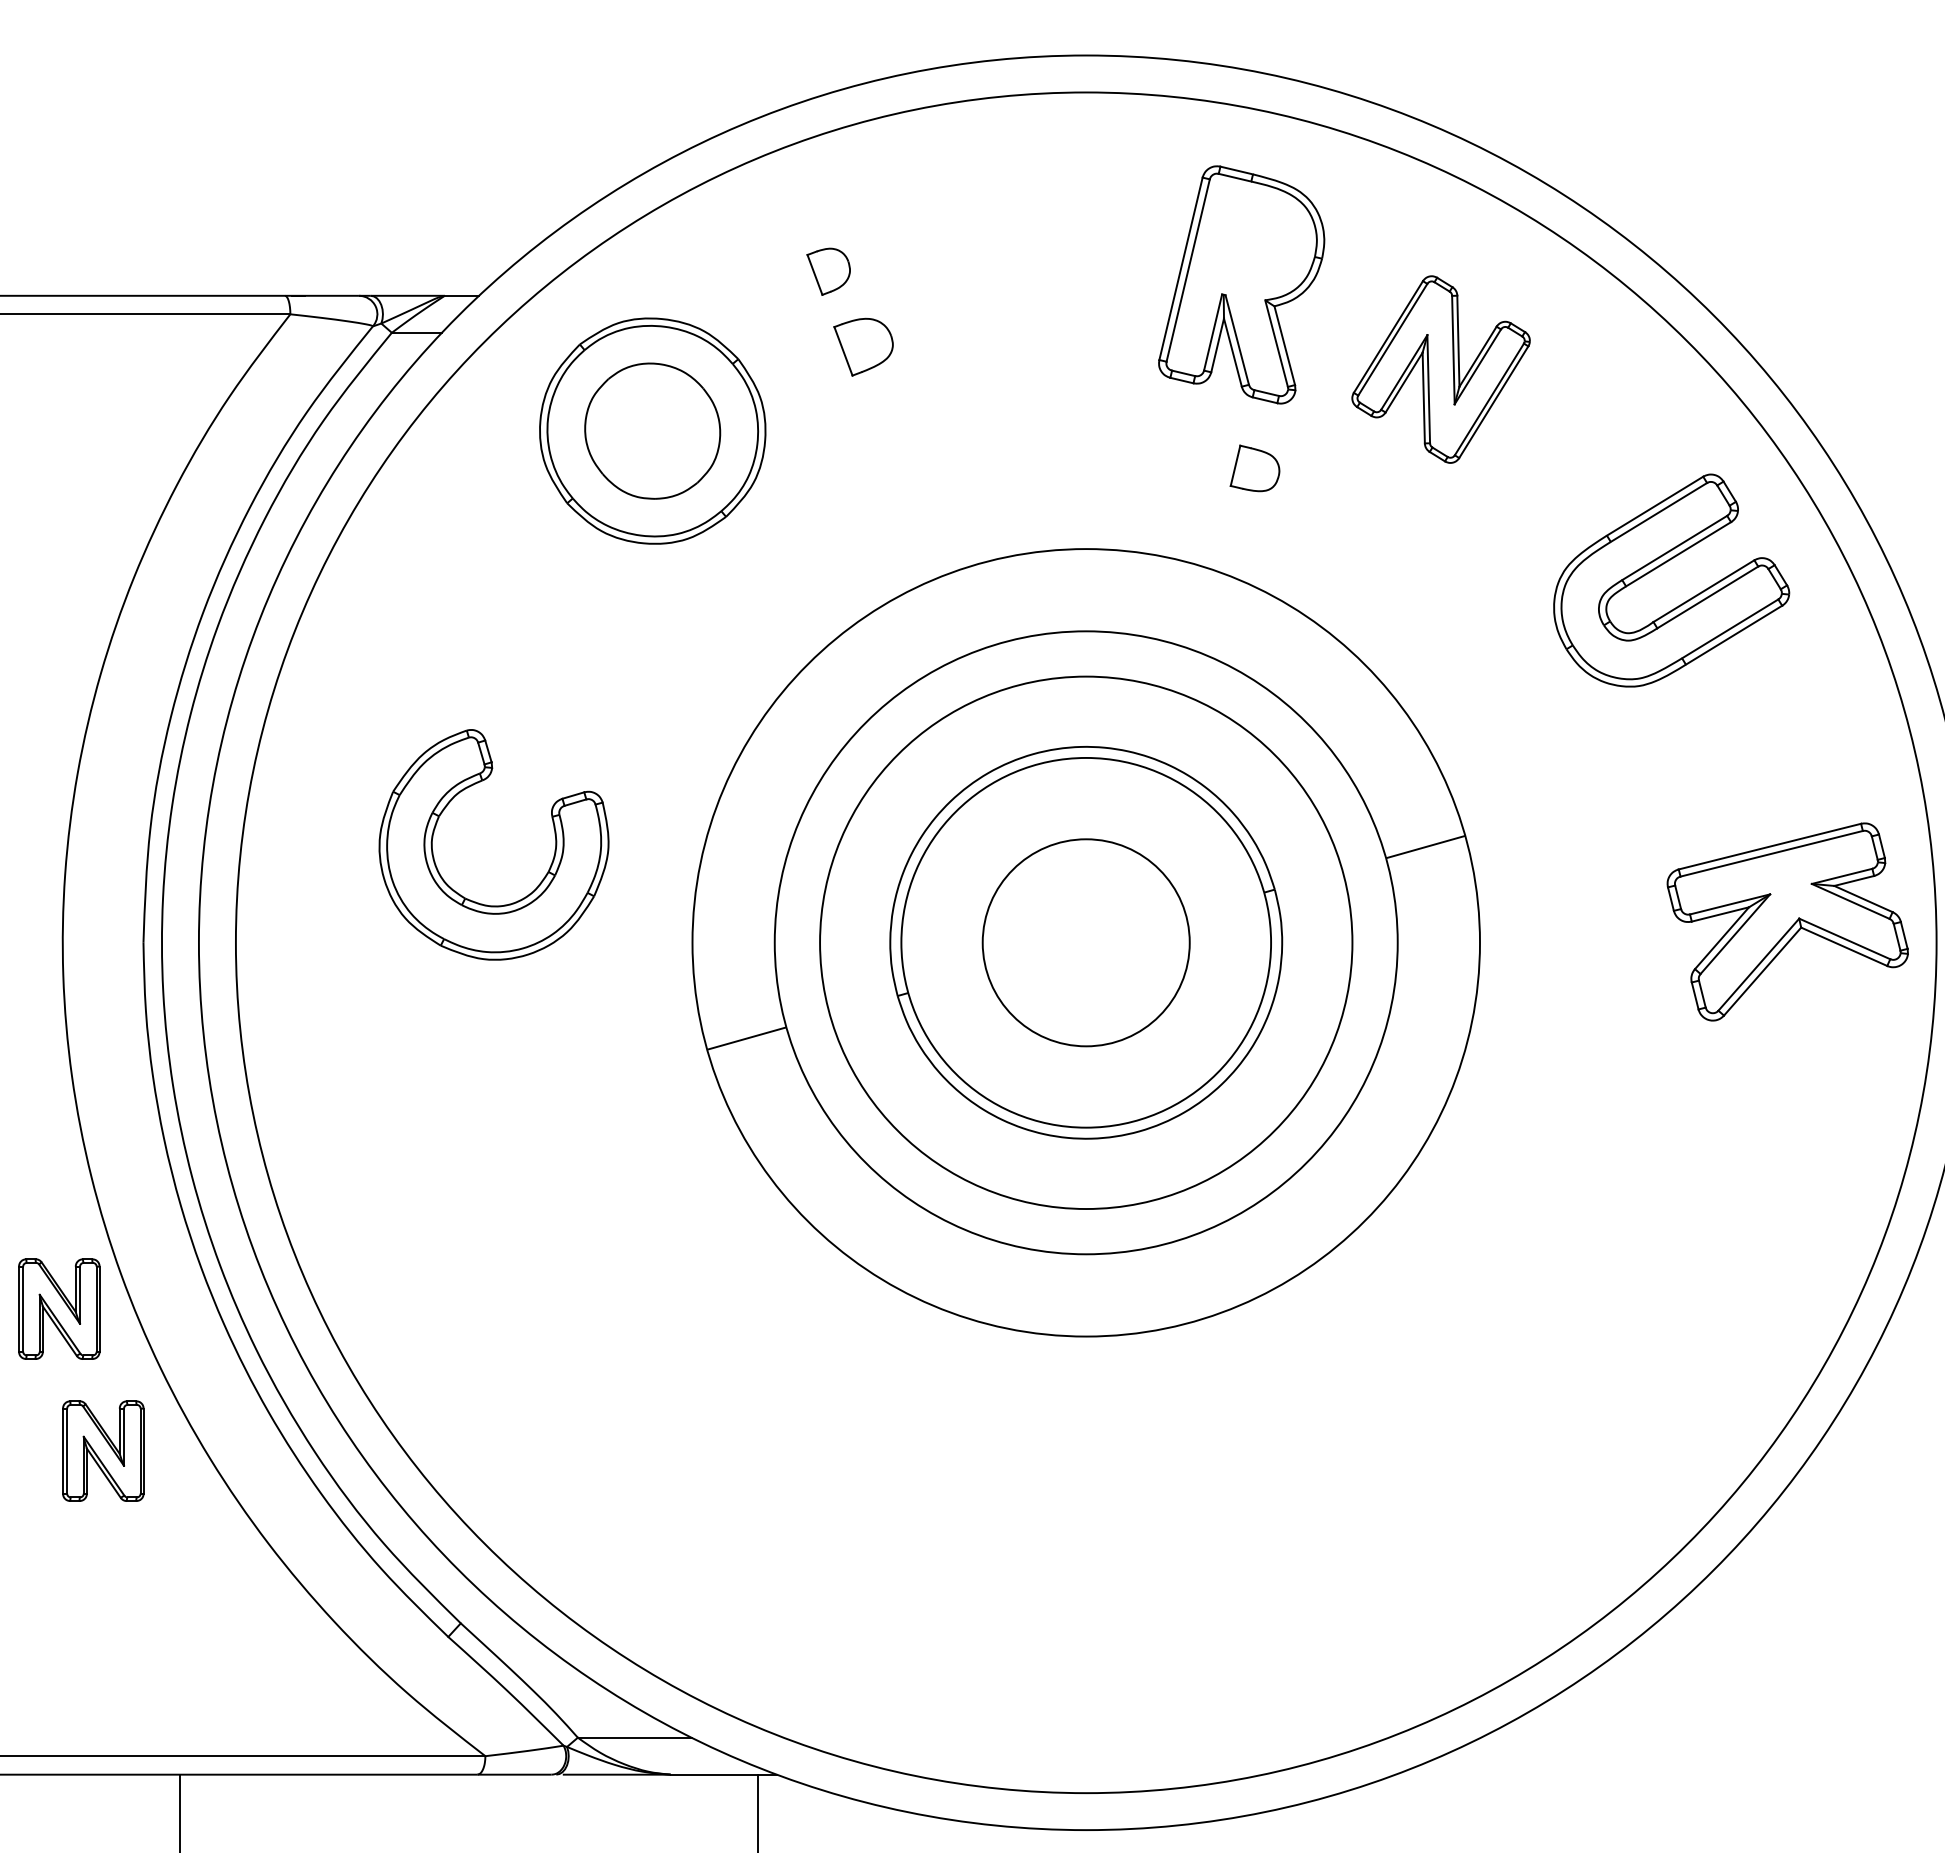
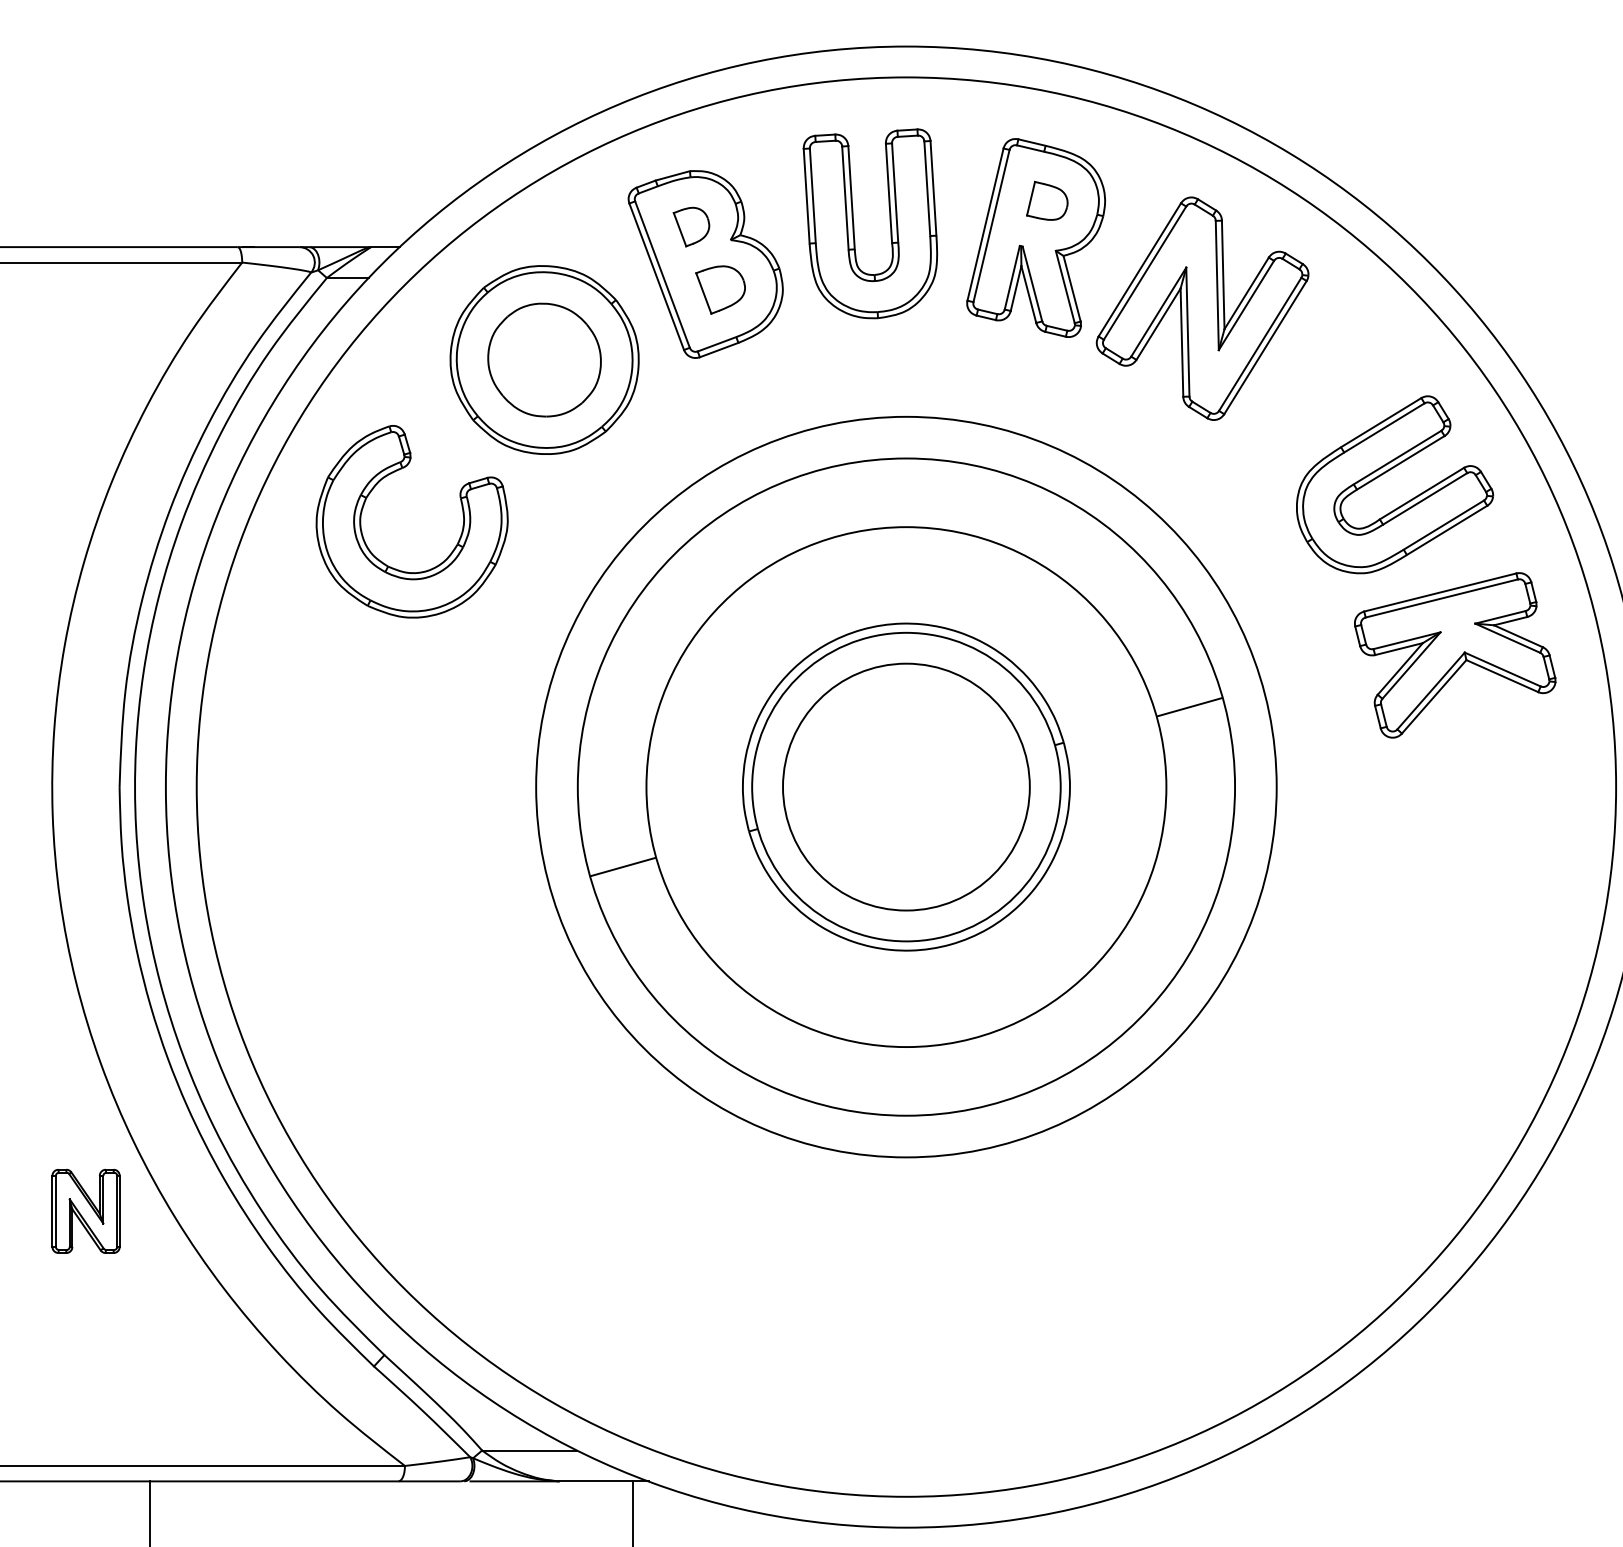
part: (1023, 267) -> (854, 223), added
part: (845, 316) -> (705, 264), added
part: (1440, 369) -> (1202, 308), size x1.43
part: (1254, 468) -> (1046, 200), moved
part: (473, 900) -> (395, 568), moved
part: (1787, 921) -> (1454, 654), moved
circle: (1085, 942) -> (905, 786), size x1.67
circle: (1086, 942) -> (906, 786), size x1.43
part: (59, 1308) -> (49, 1092), removed

